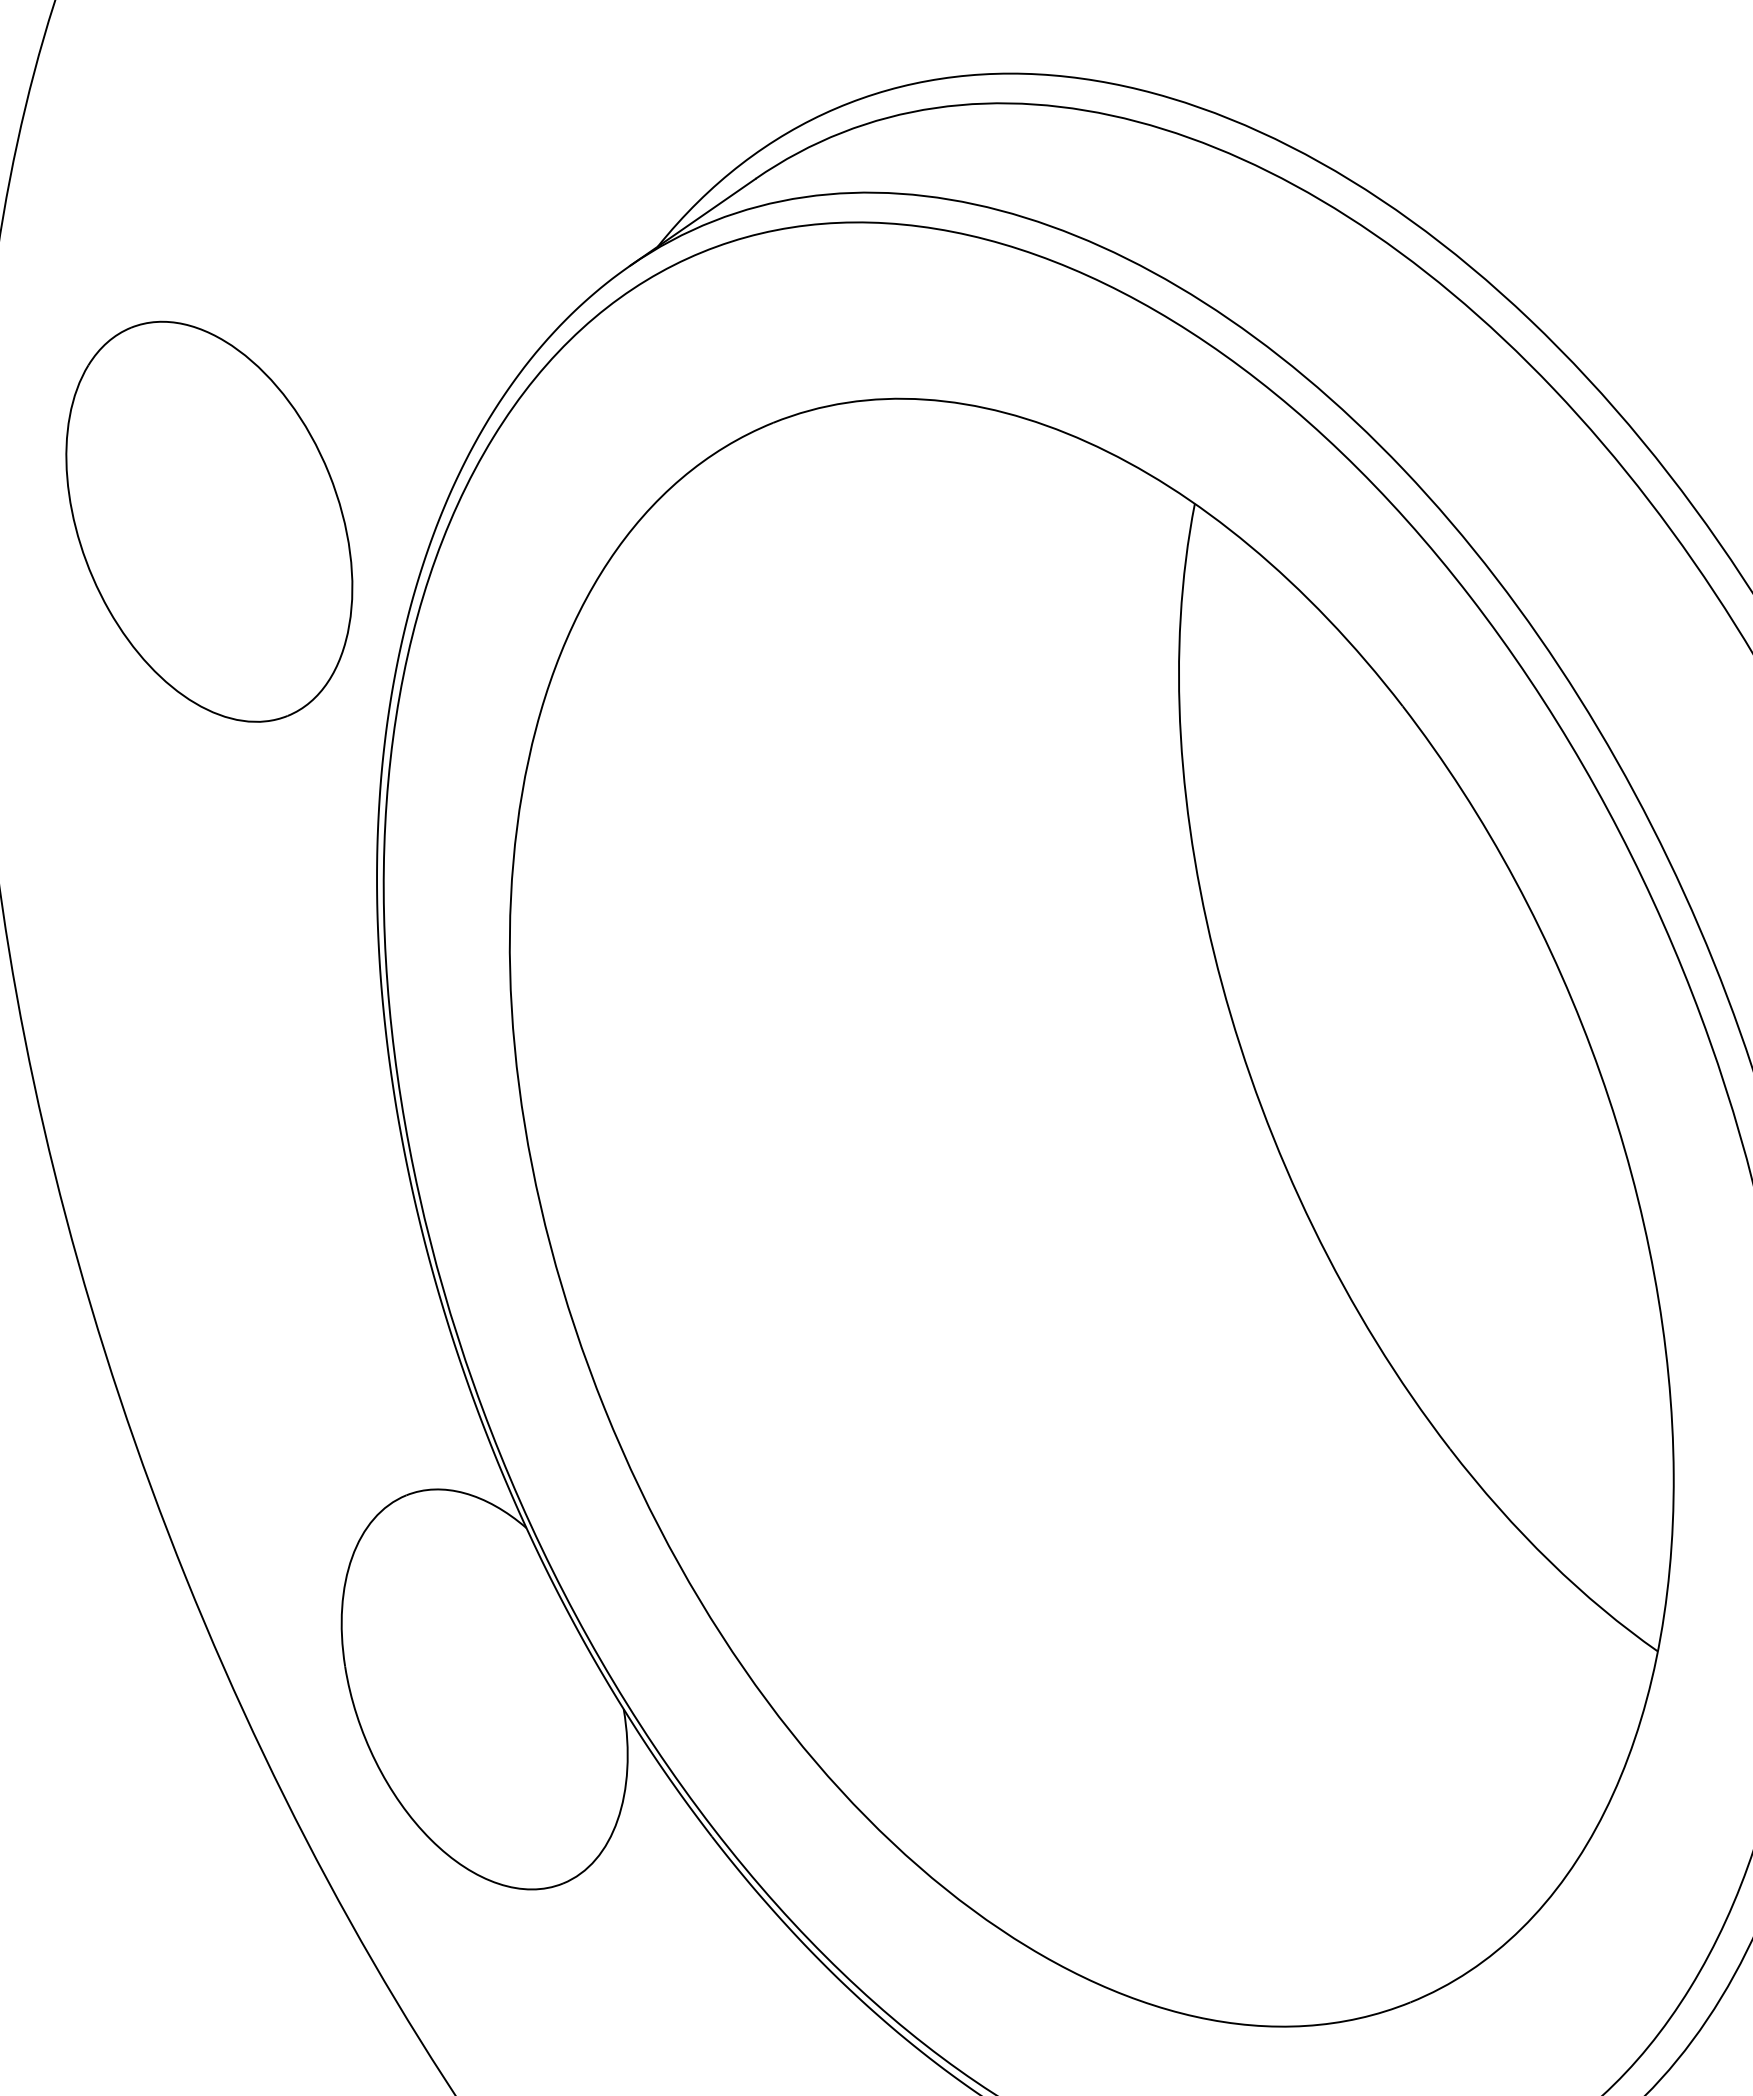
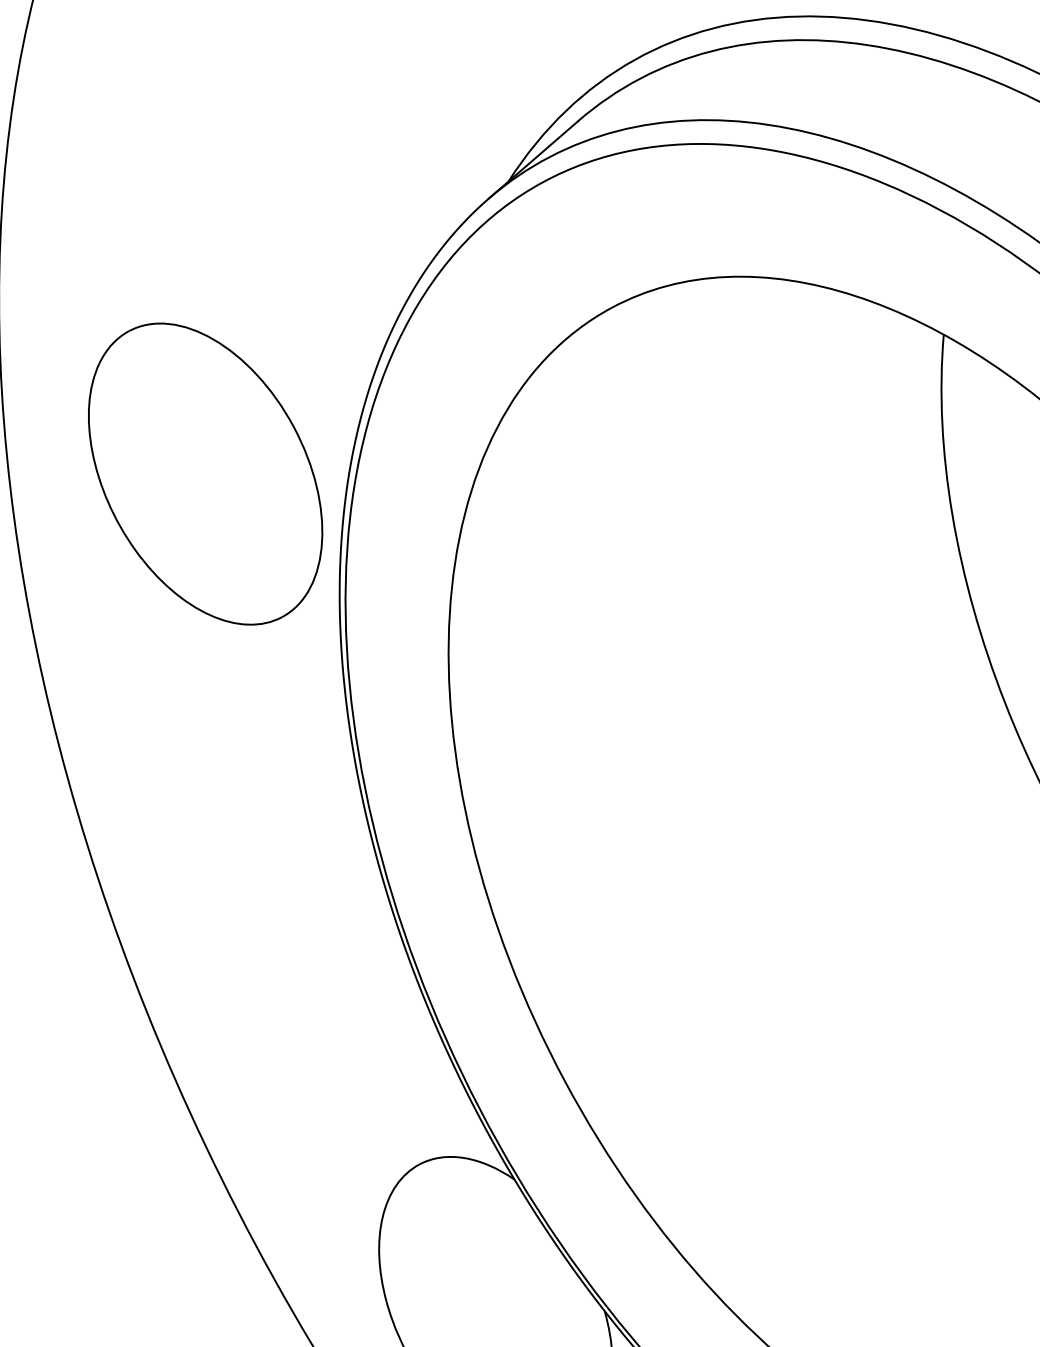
part: (209, 521) -> (205, 473), moved

